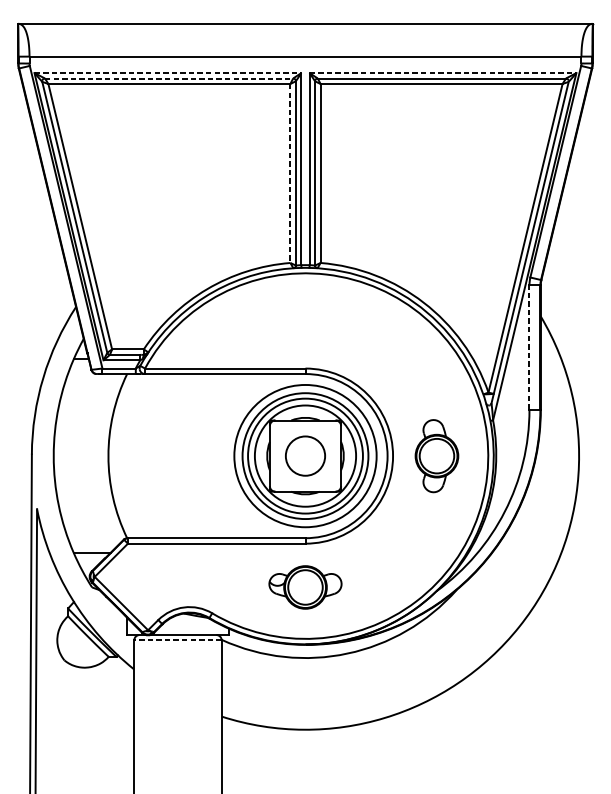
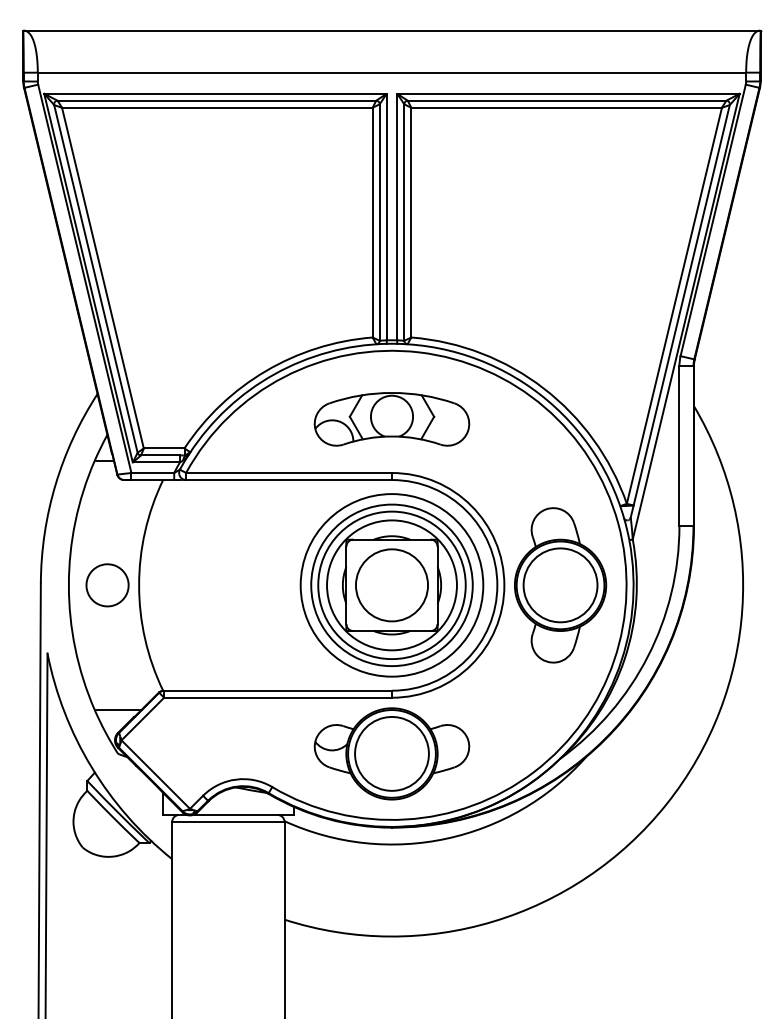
line: (167, 72) -> (215, 93), dashed -> solid
line: (443, 72) -> (568, 93), dashed -> solid
line: (169, 78) -> (217, 100), dashed -> solid
line: (290, 173) -> (372, 222), dashed -> solid
part: (305, 326) -> (391, 419), added
line: (529, 347) -> (679, 445), dashed -> solid
part: (83, 456) -> (107, 585), added
circle: (305, 456) -> (391, 585), size x1.43
part: (436, 456) -> (560, 585), size x1.67
part: (305, 587) -> (391, 753), size x1.67
line: (177, 640) -> (227, 821), dashed -> solid

